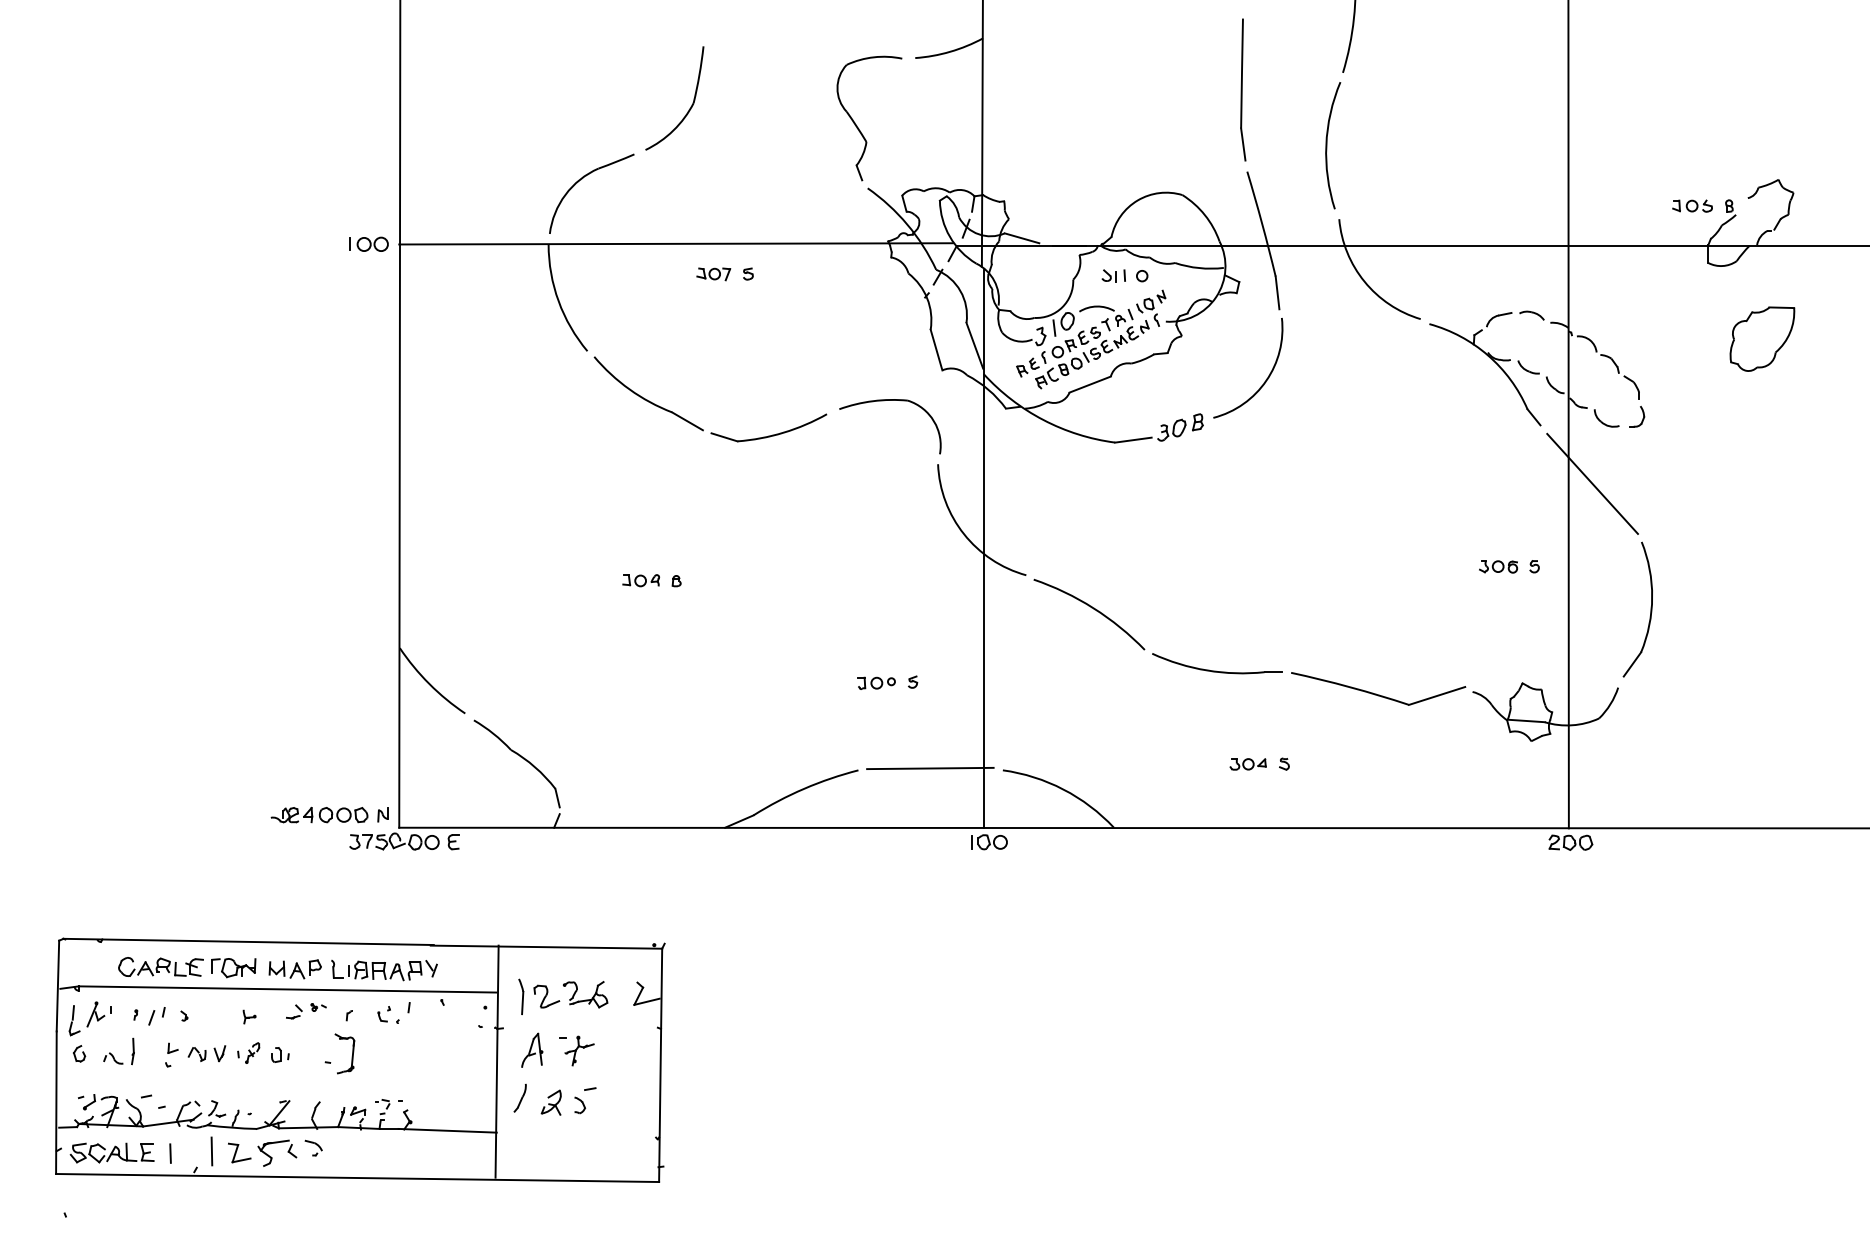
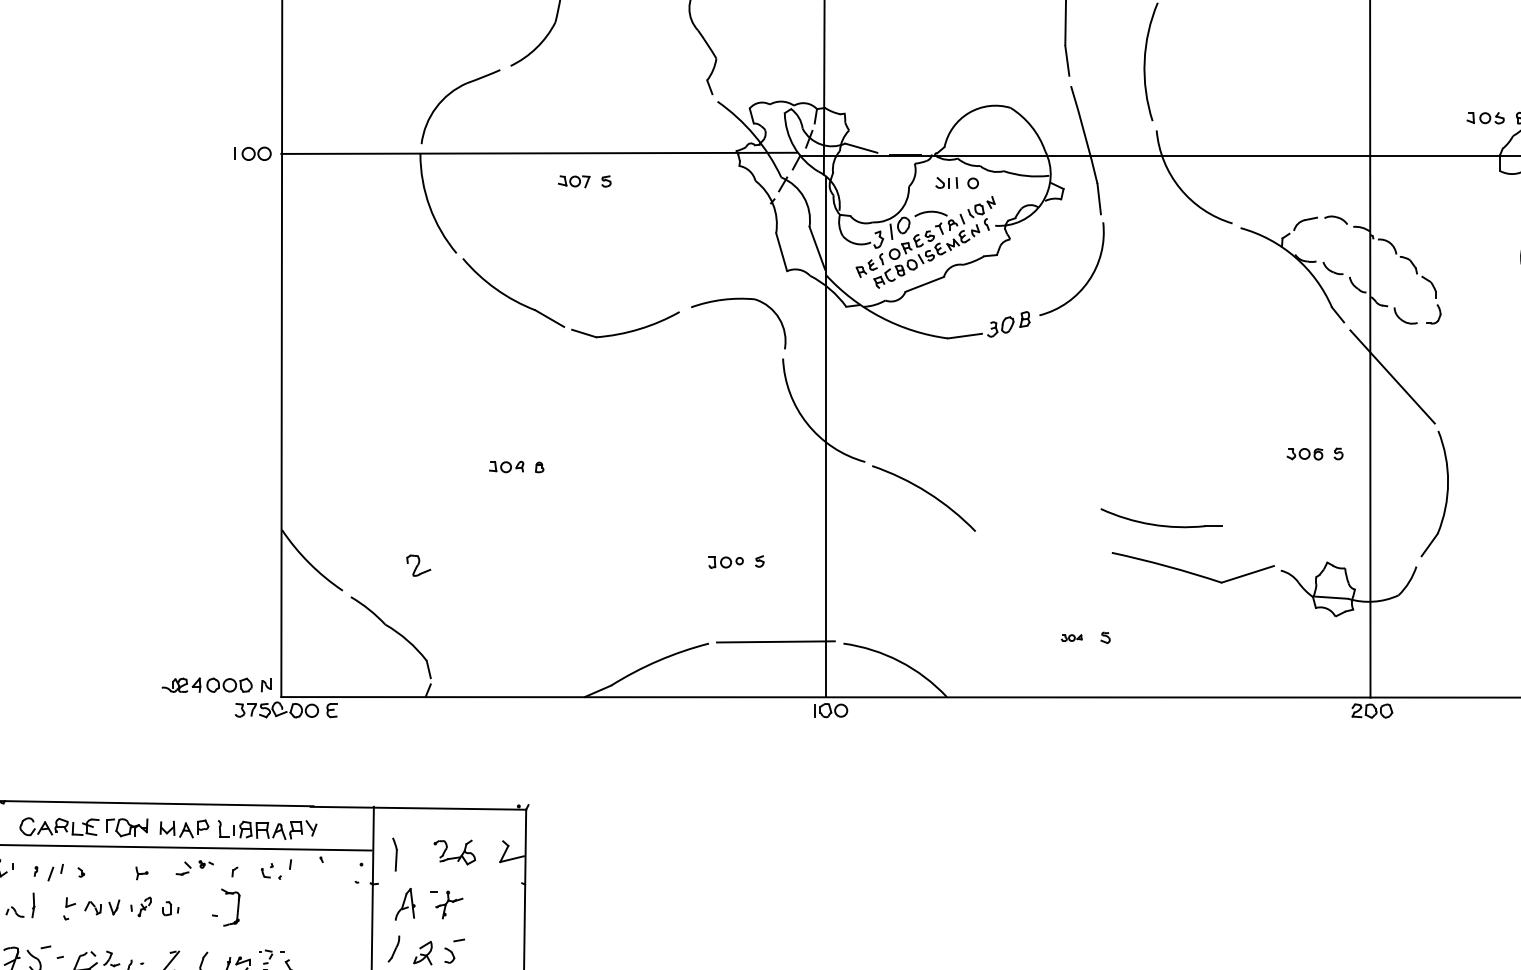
part: (1216, 670) -> (1160, 524), moved
part: (1247, 764) -> (1071, 638), size x0.6
part: (546, 996) -> (418, 565), moved

